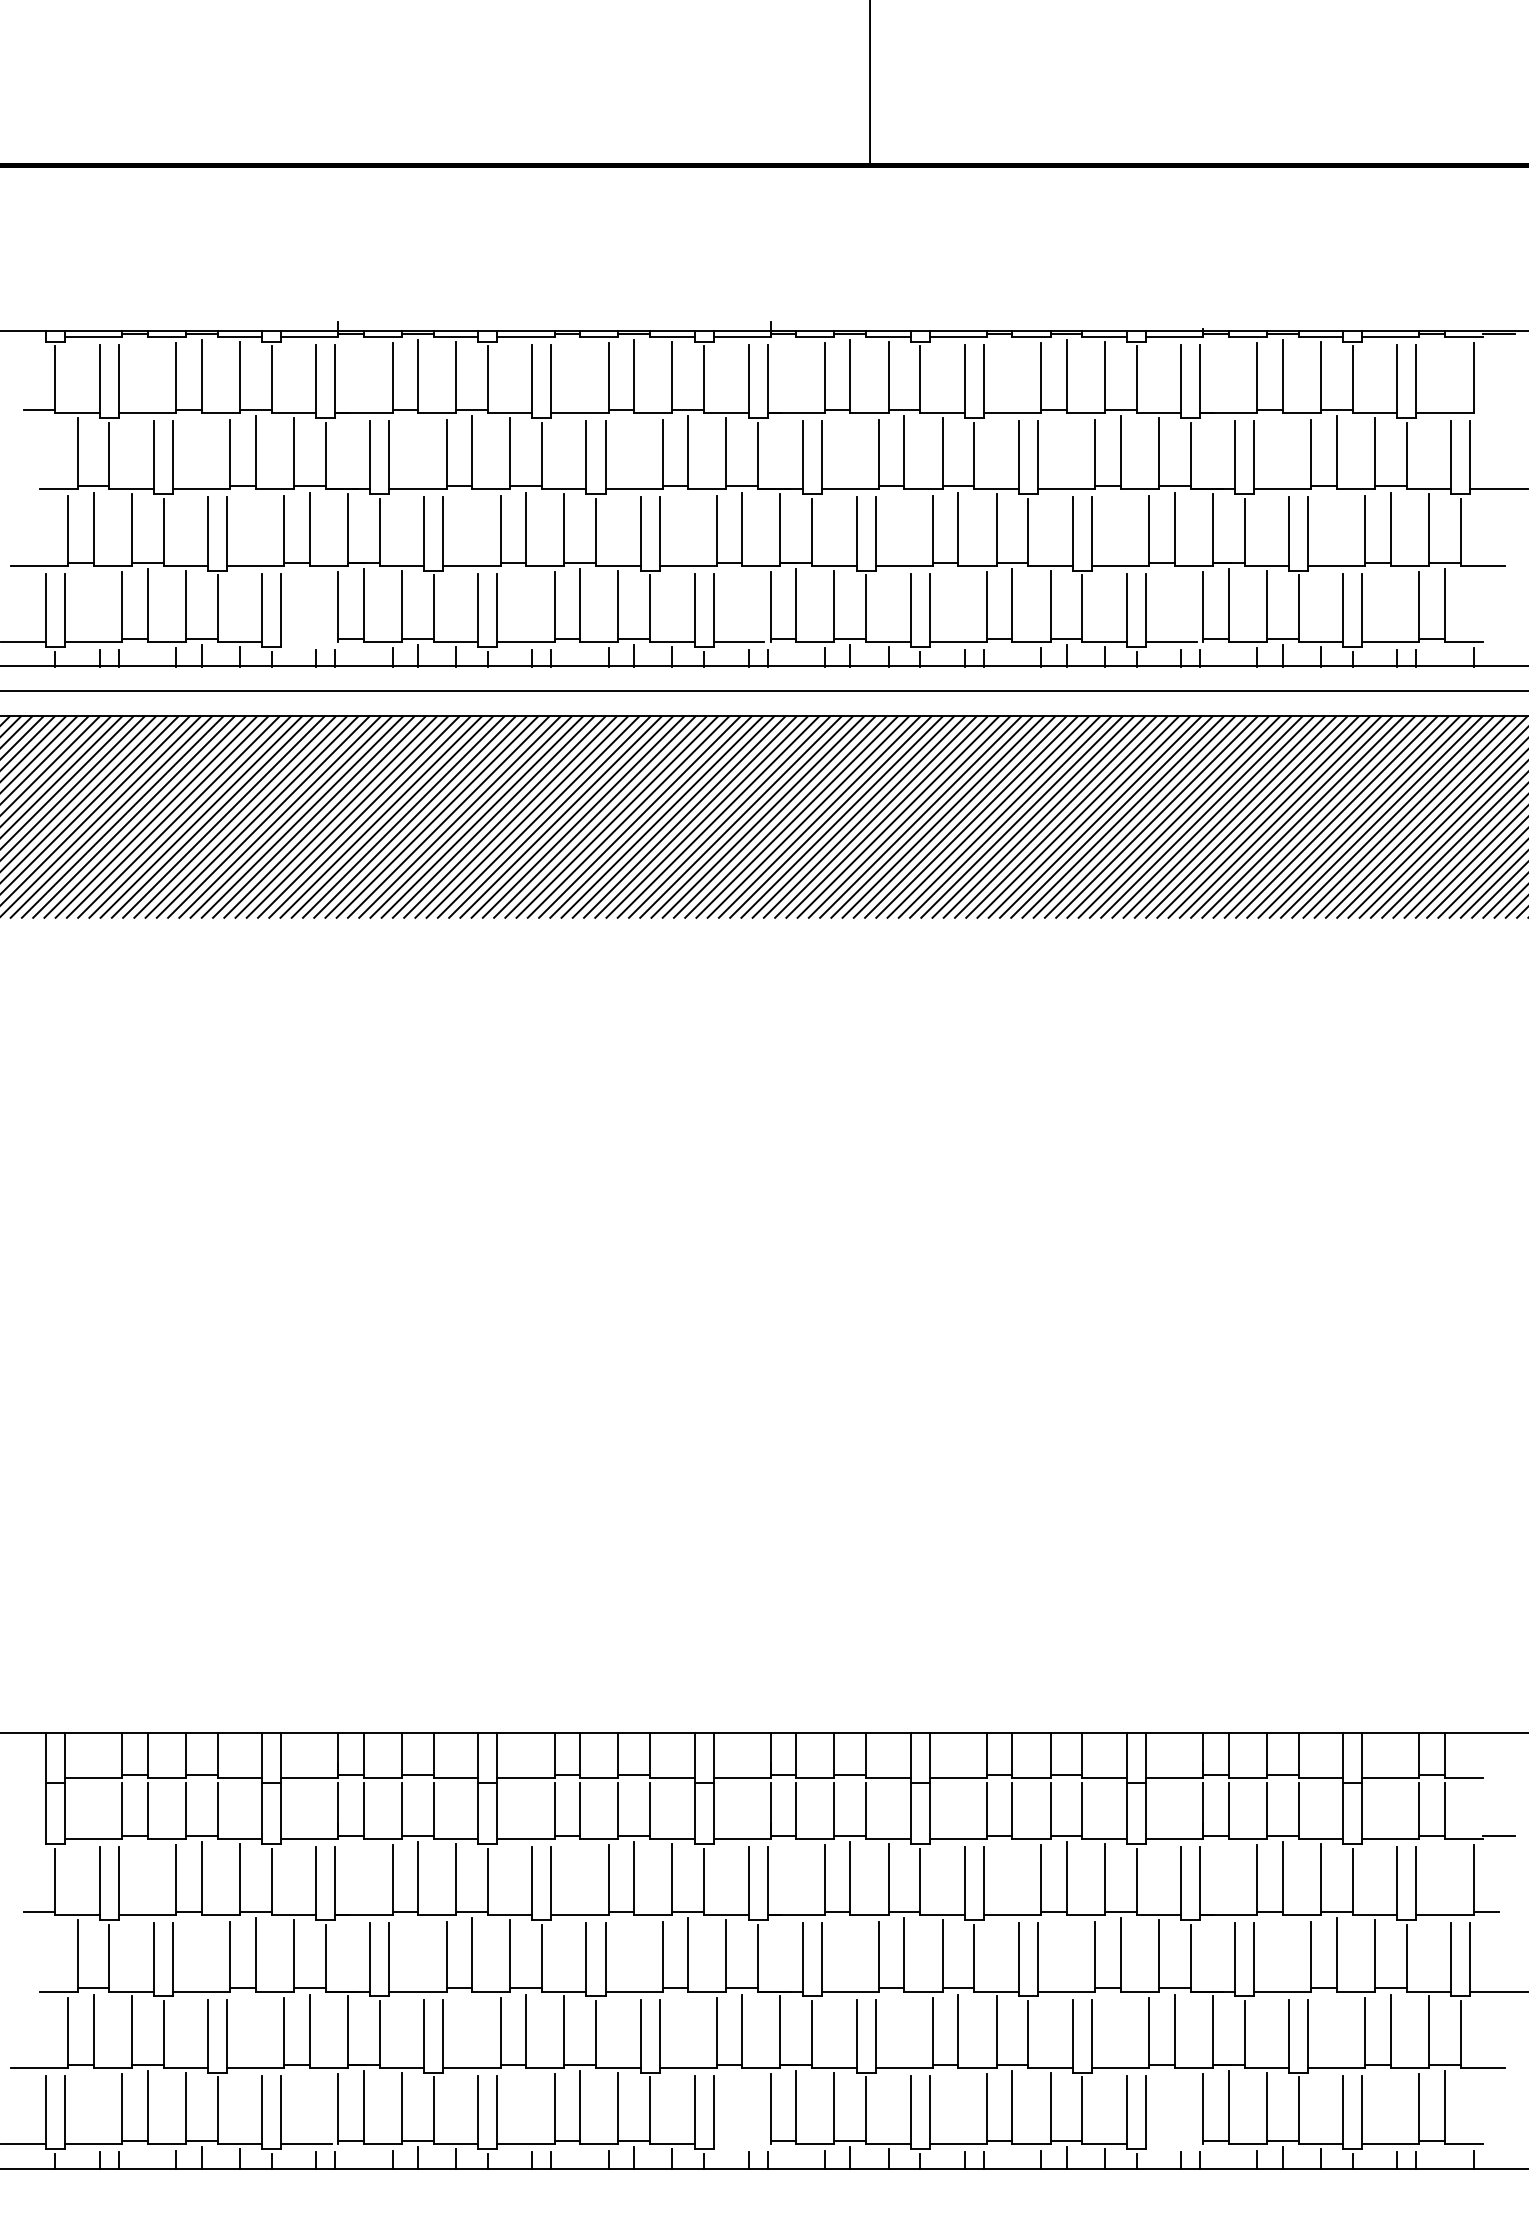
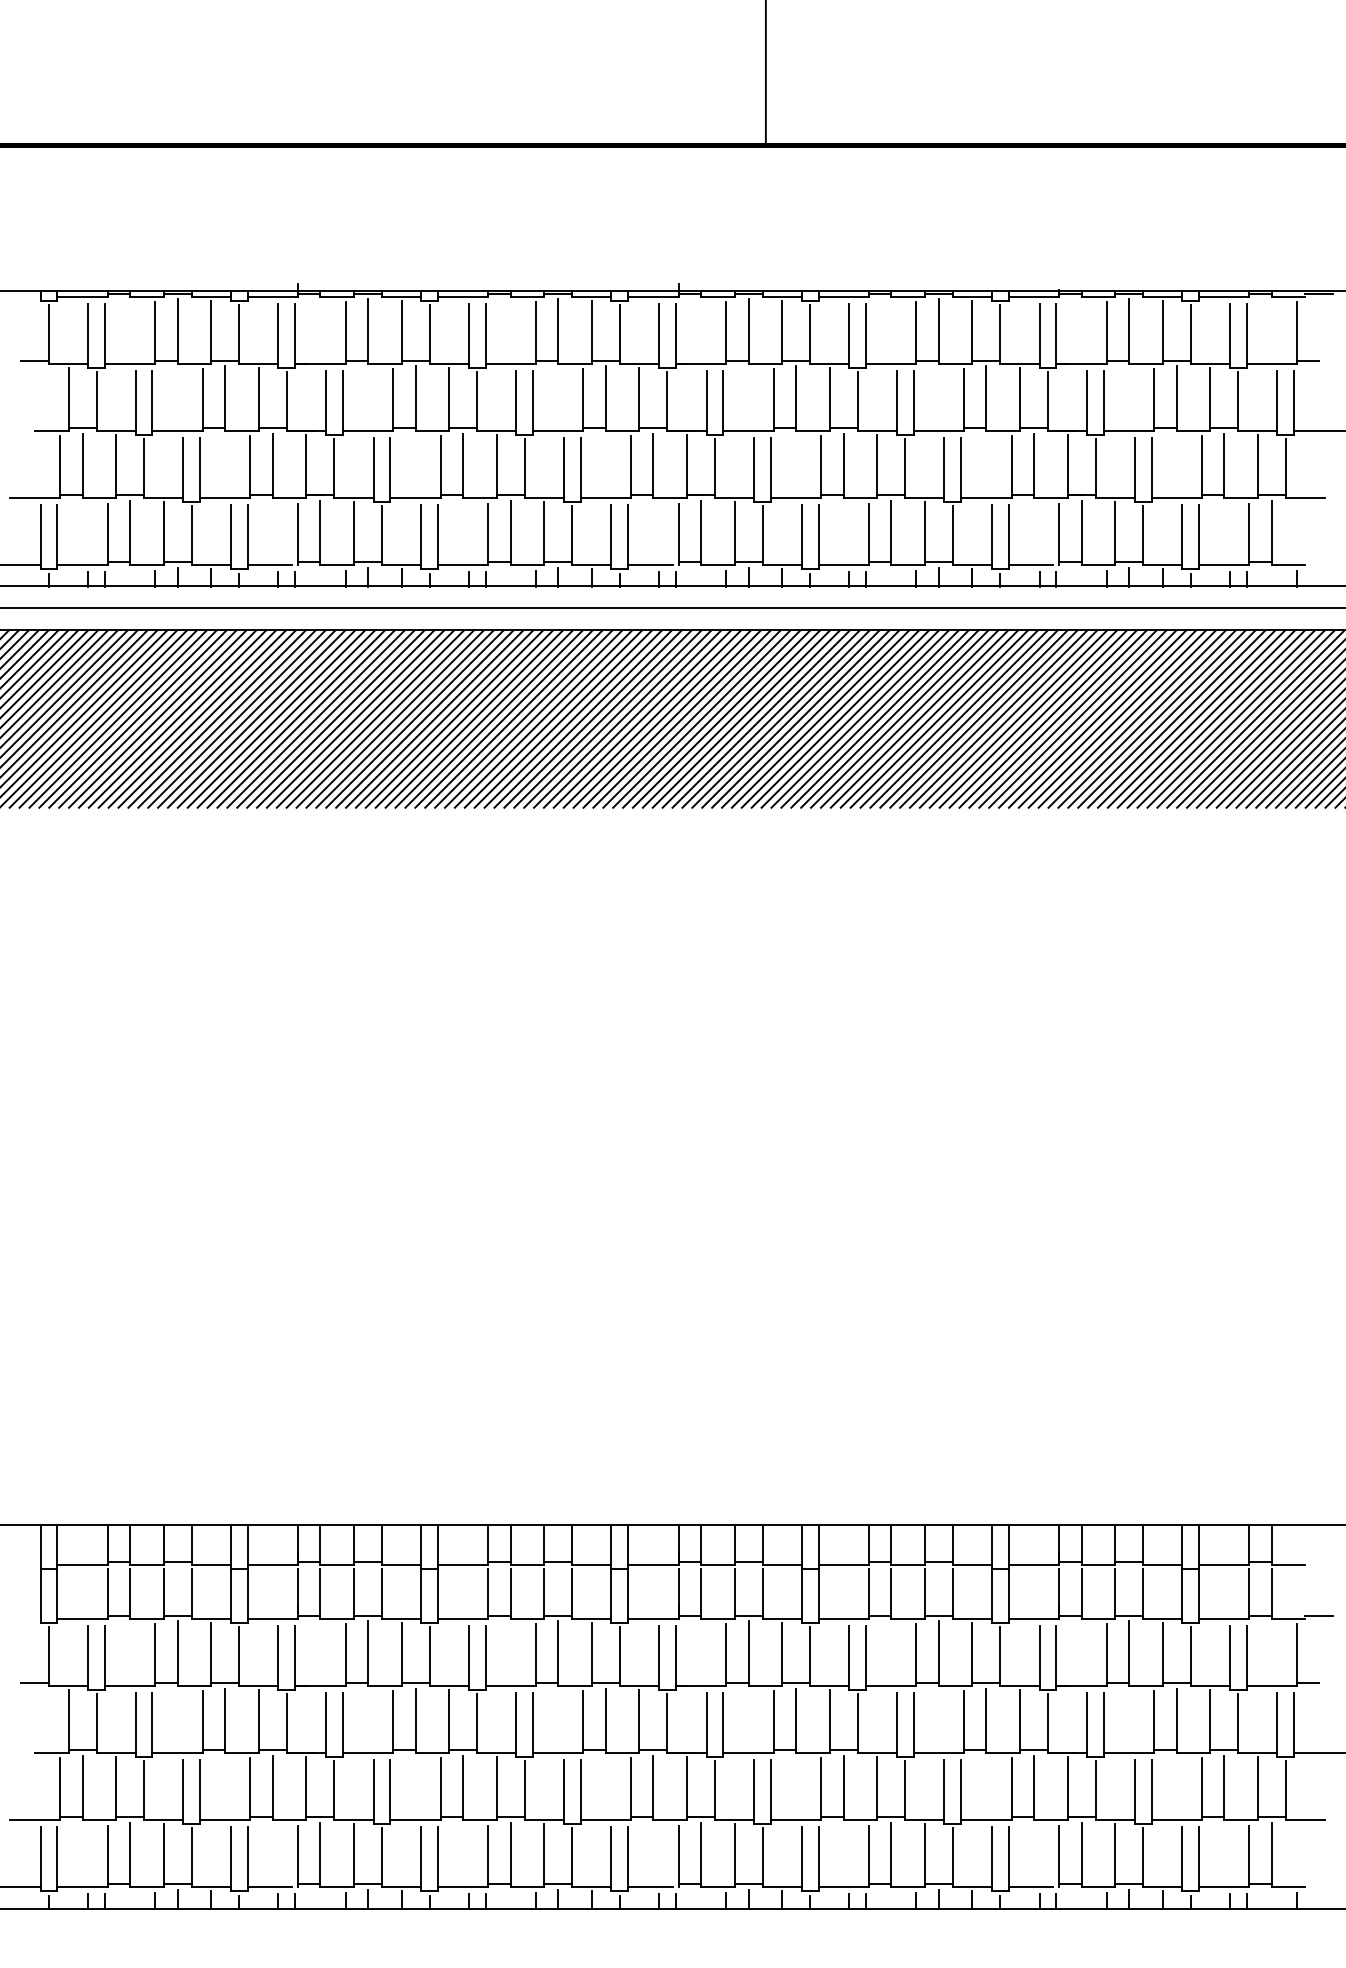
line: (1485, 409) -> (1307, 360), added
line: (306, 642) -> (269, 565), added
line: (738, 2144) -> (650, 1887), added
line: (1171, 2144) -> (1031, 1887), added

